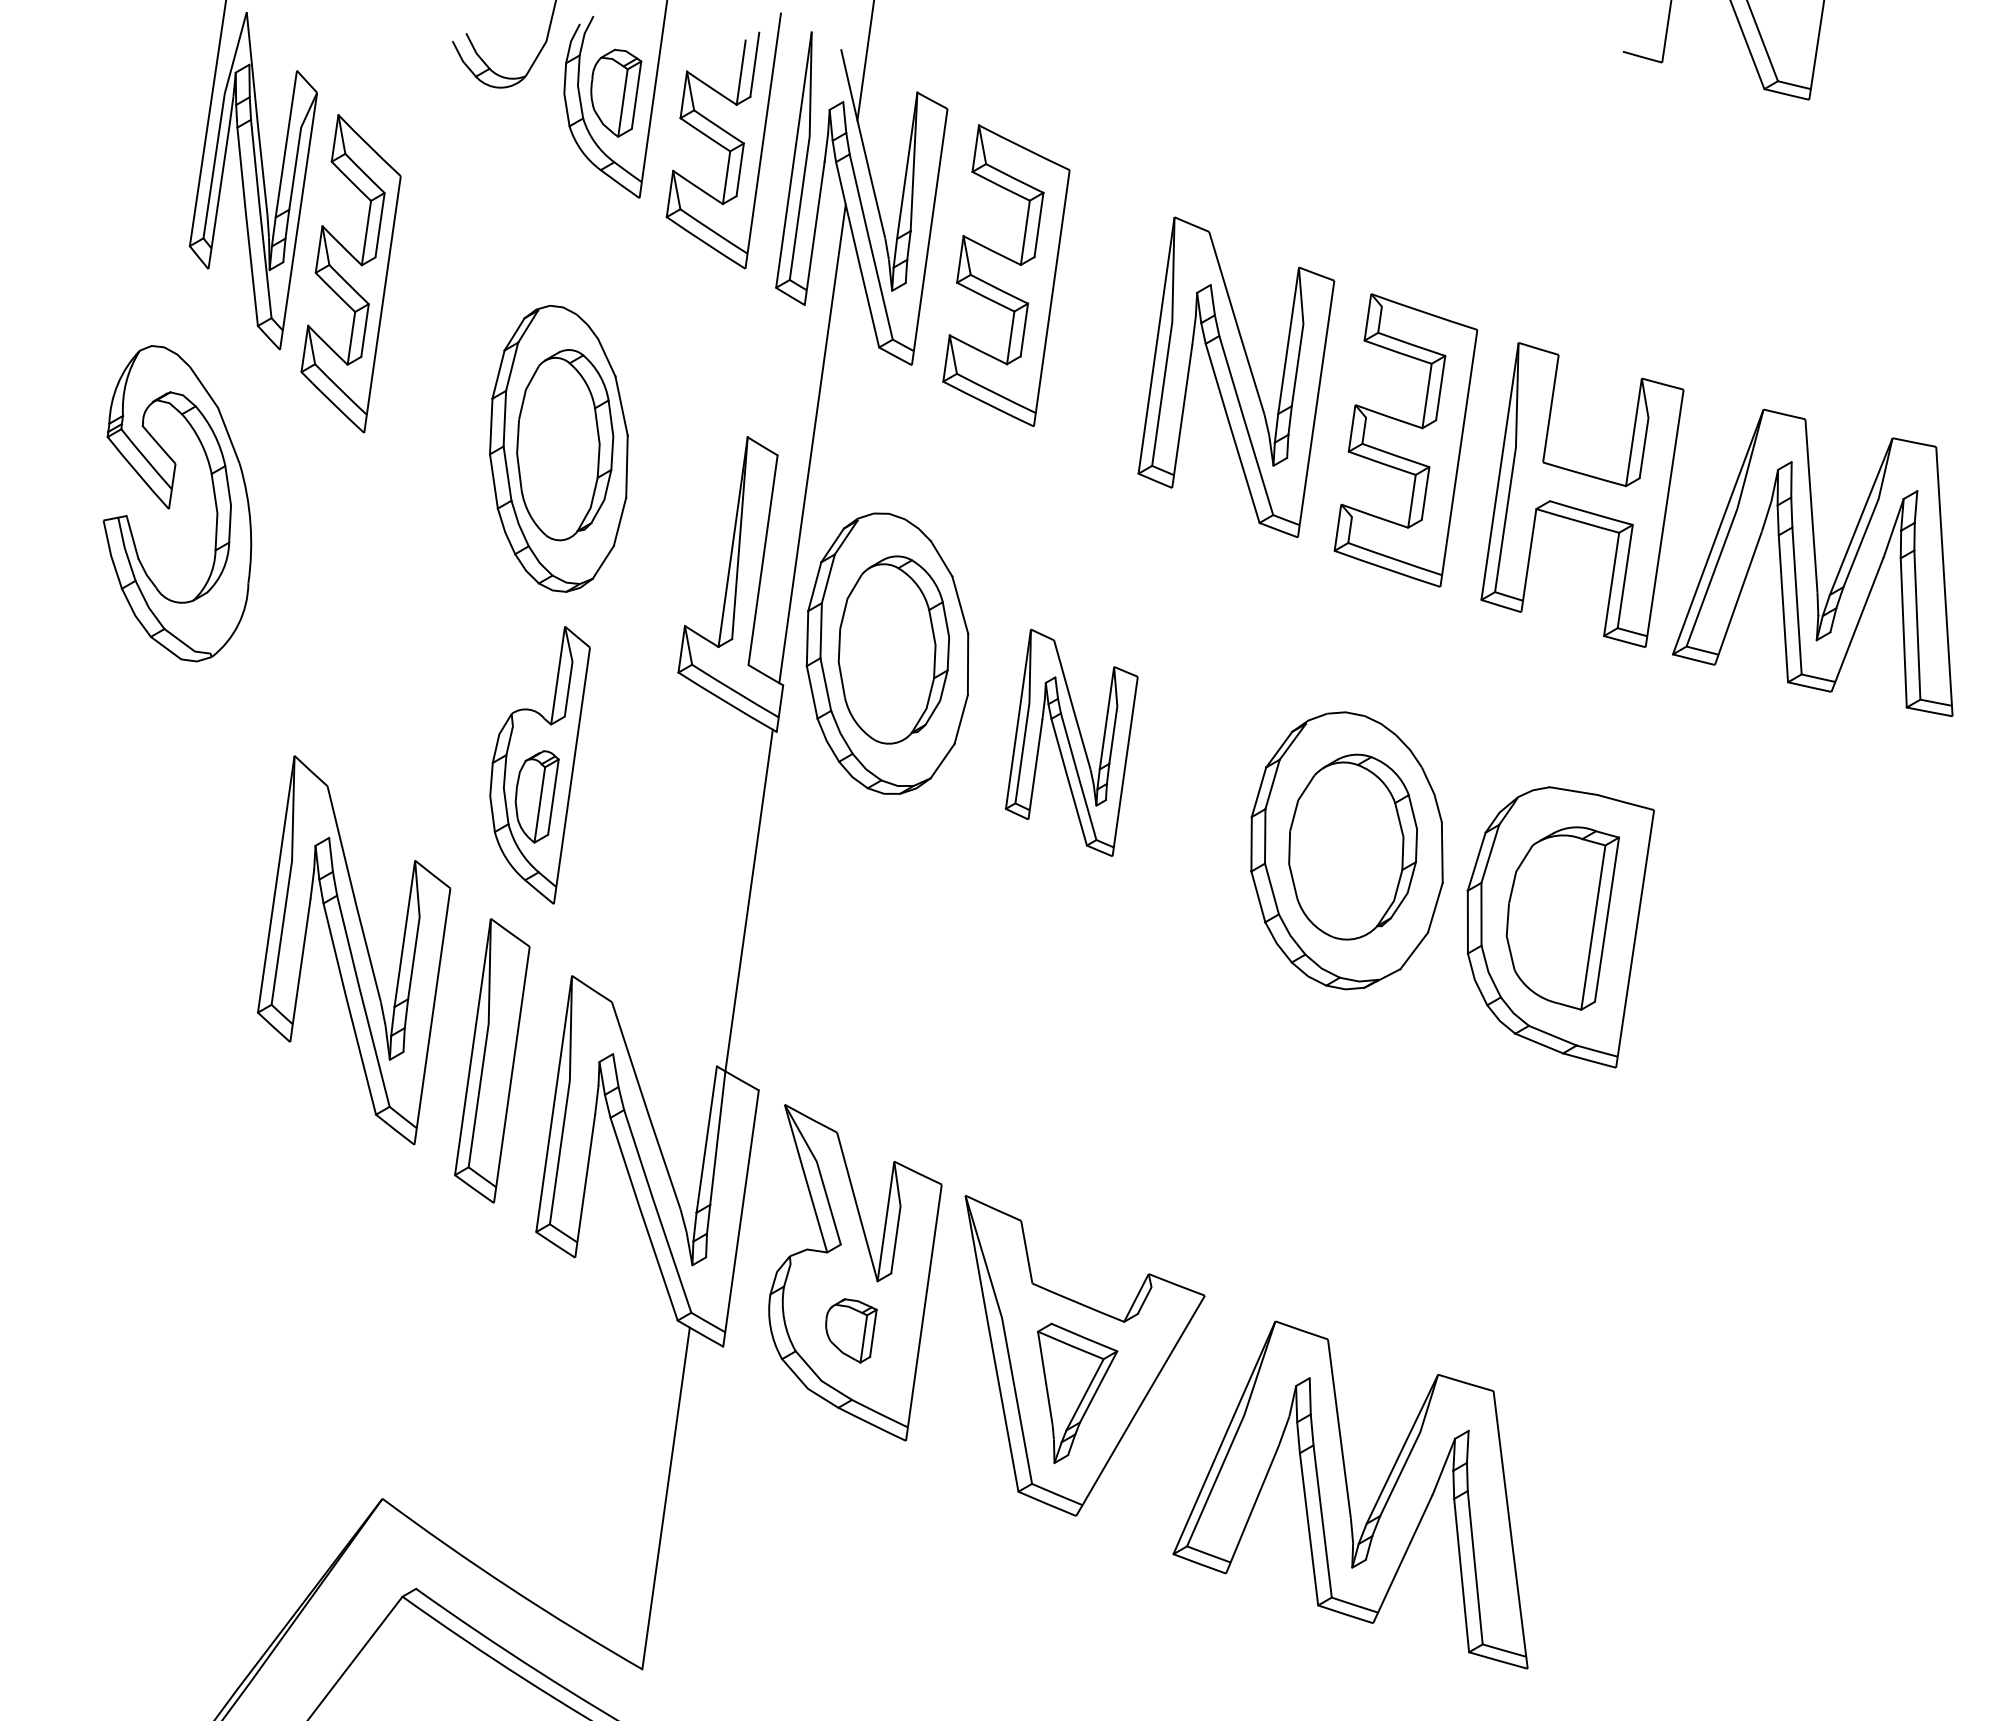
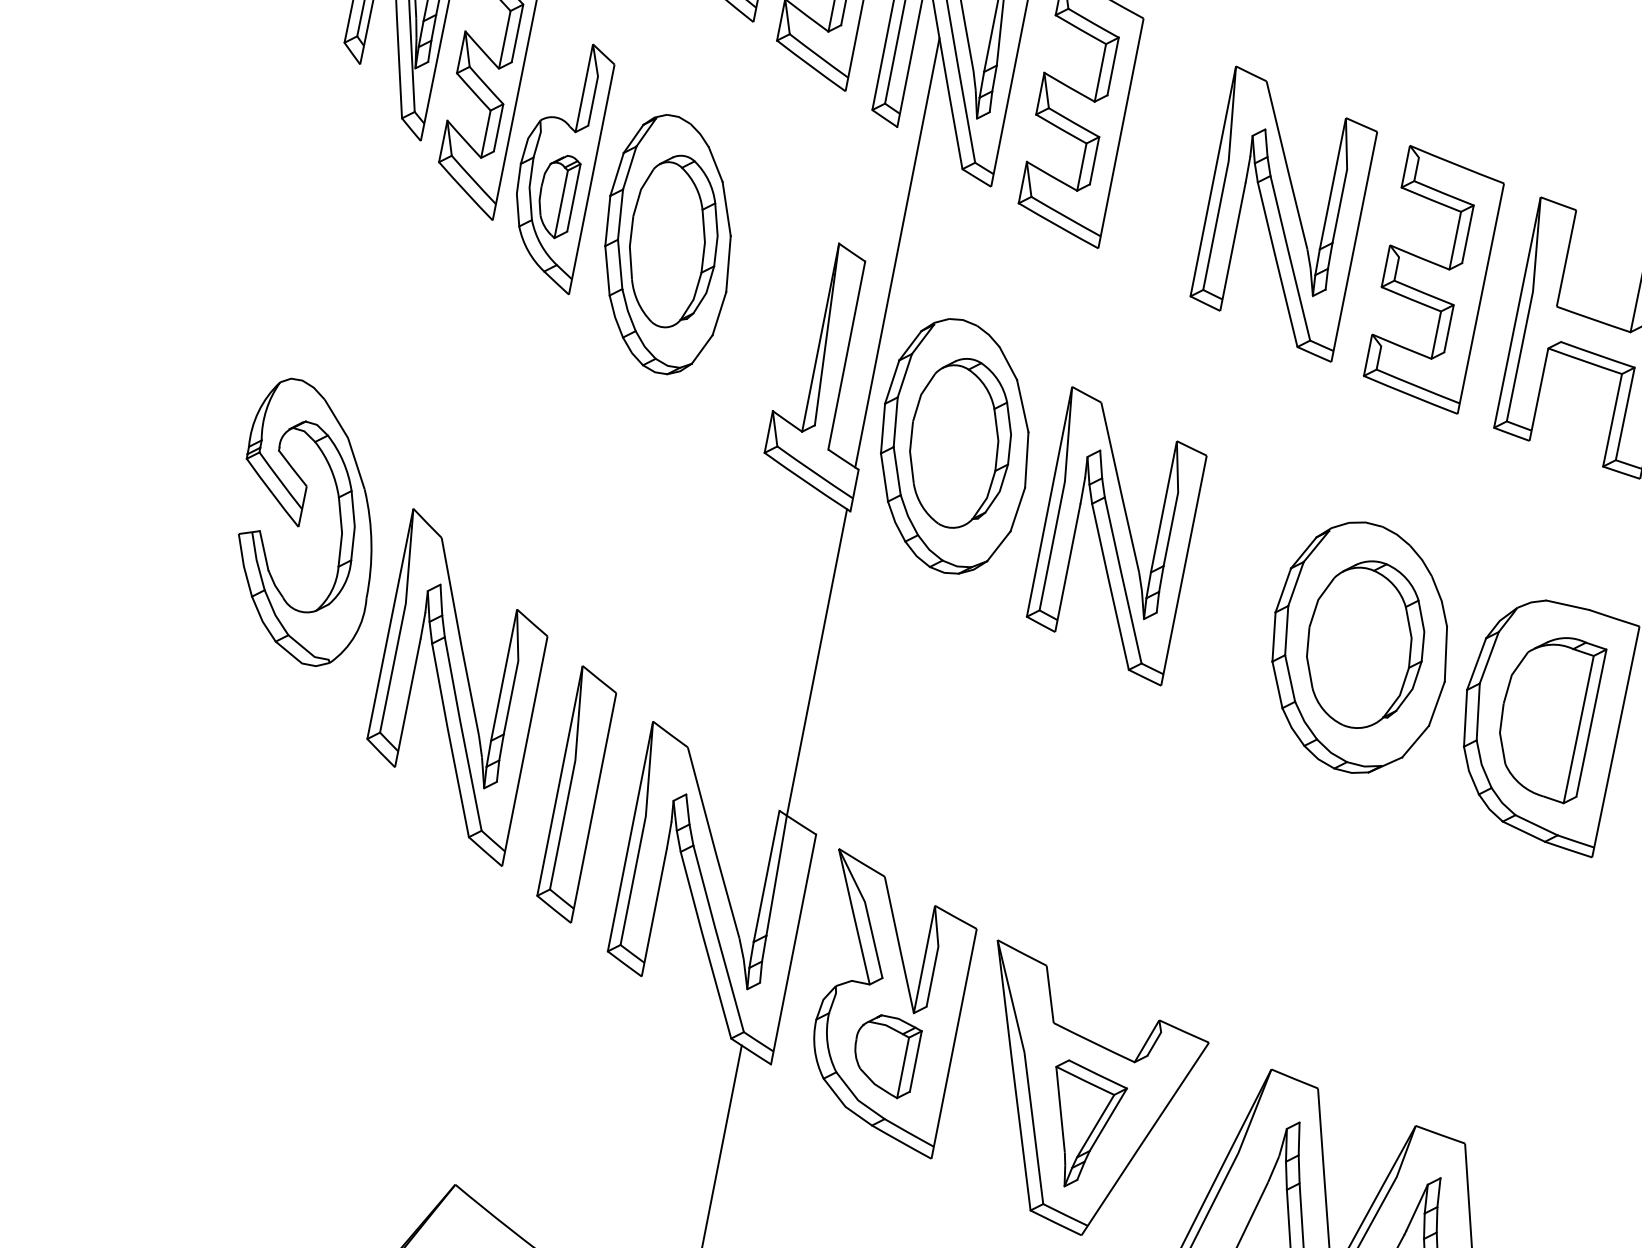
part: (171, 500) -> (301, 519), moved
part: (1071, 742) -> (1116, 535), size x1.43
part: (539, 765) -> (562, 168), moved
part: (851, 1330) -> (887, 1056), size x1.43

